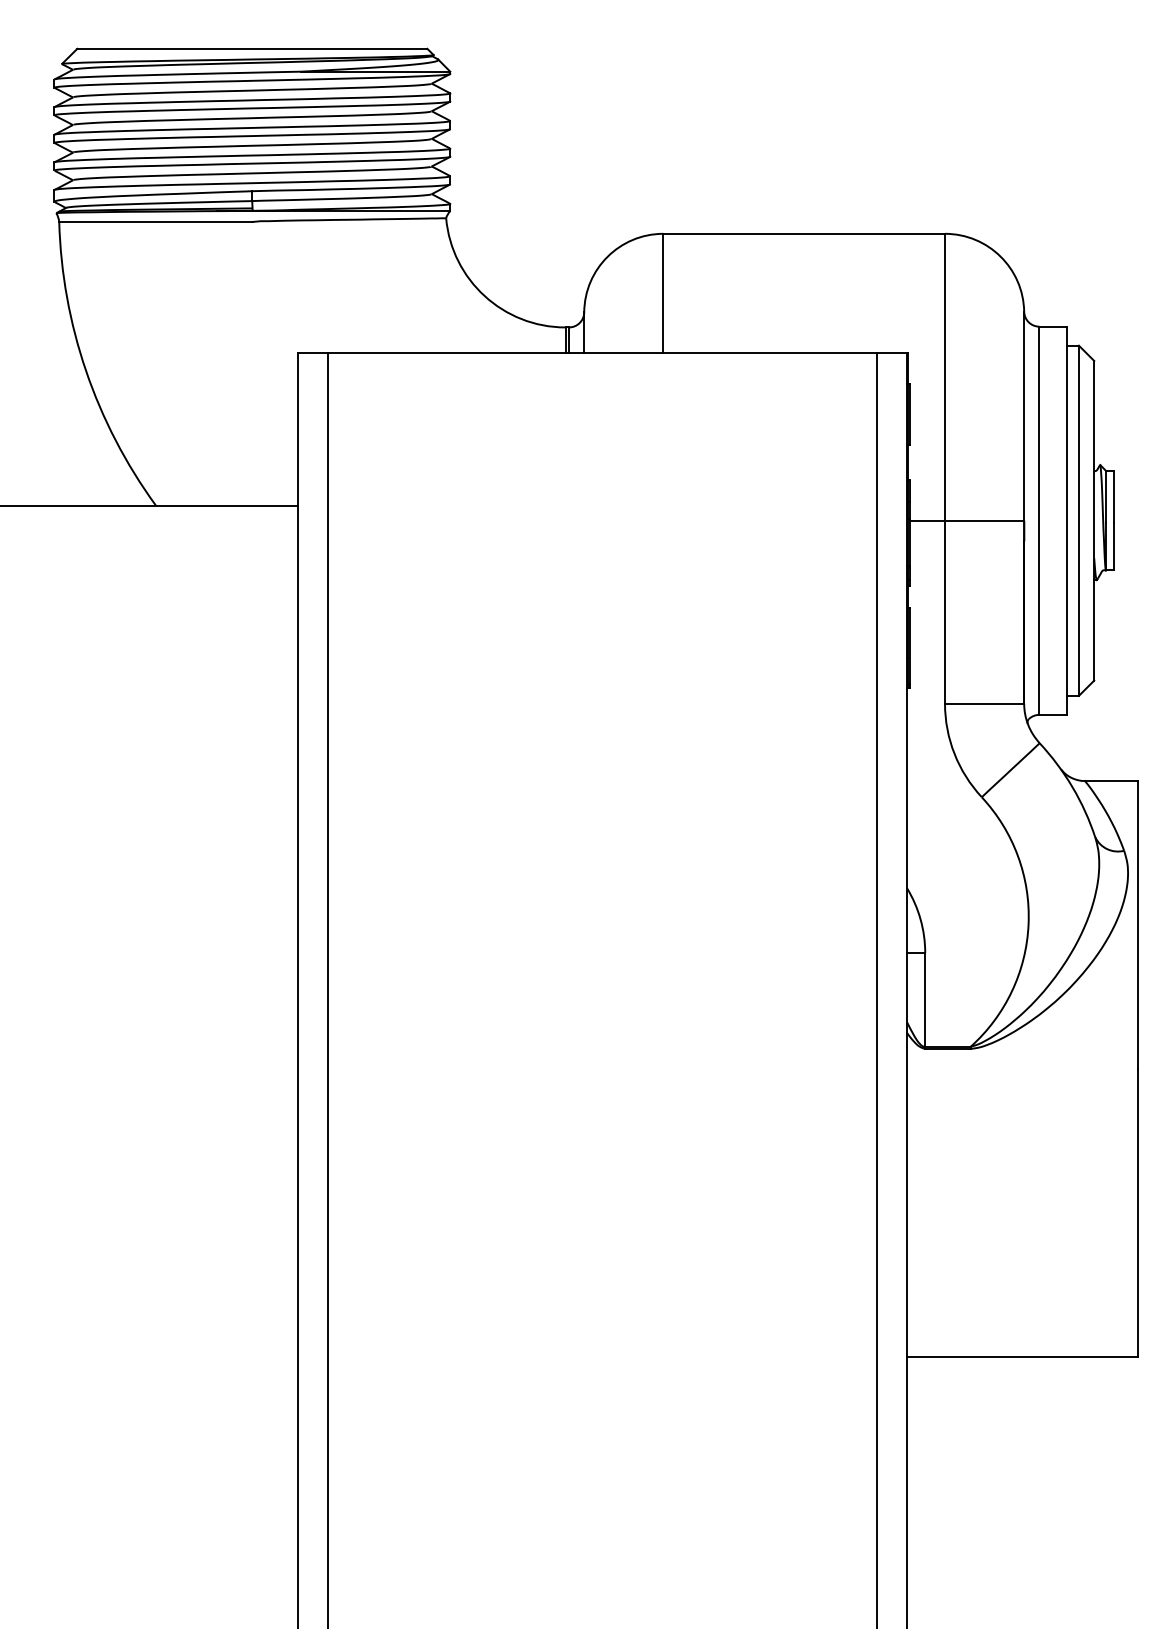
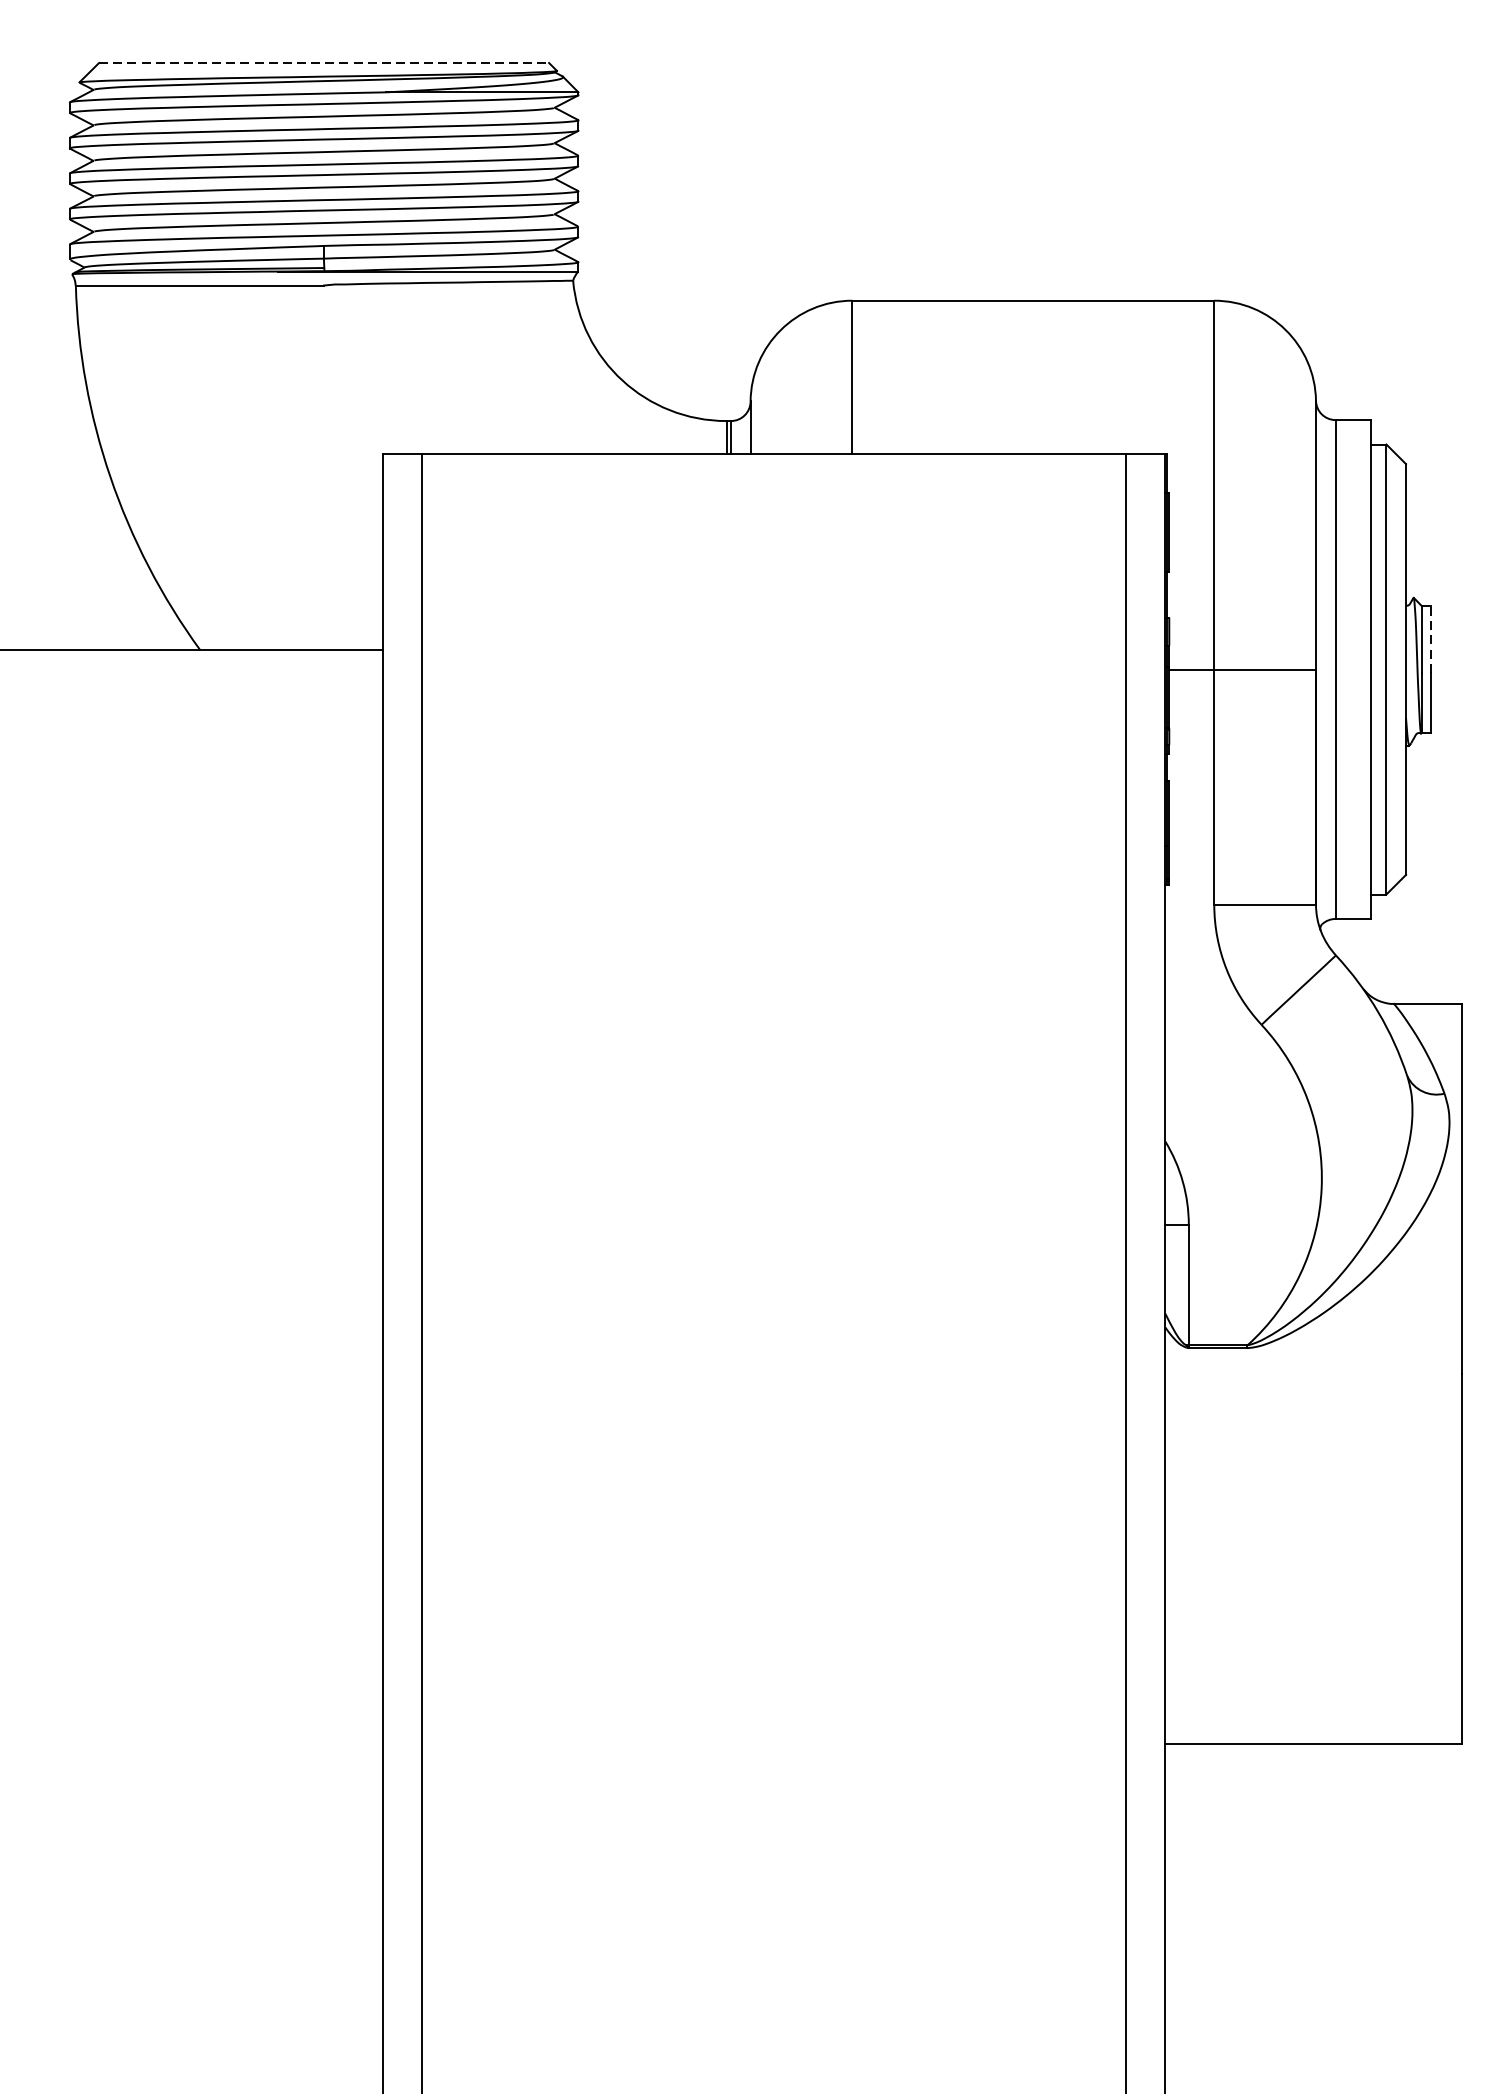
line: (252, 48) -> (324, 62), solid -> dashed
line: (1114, 497) -> (1432, 639), solid -> dashed

